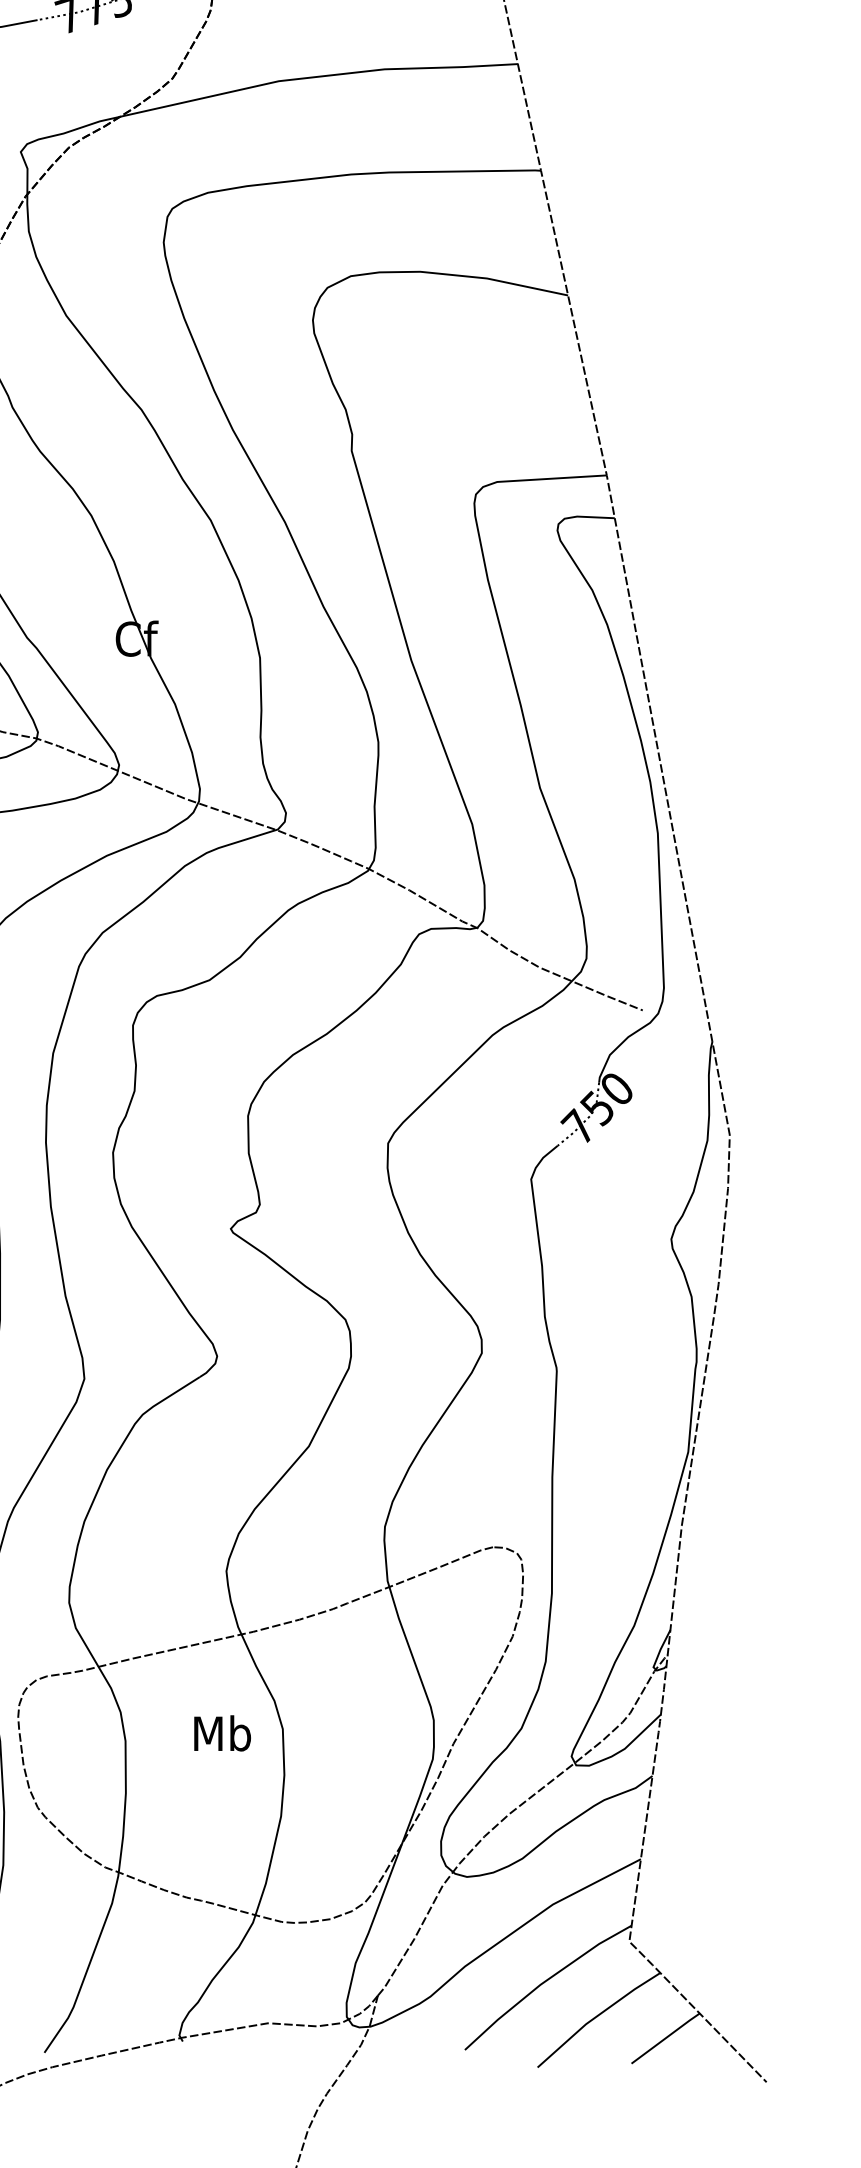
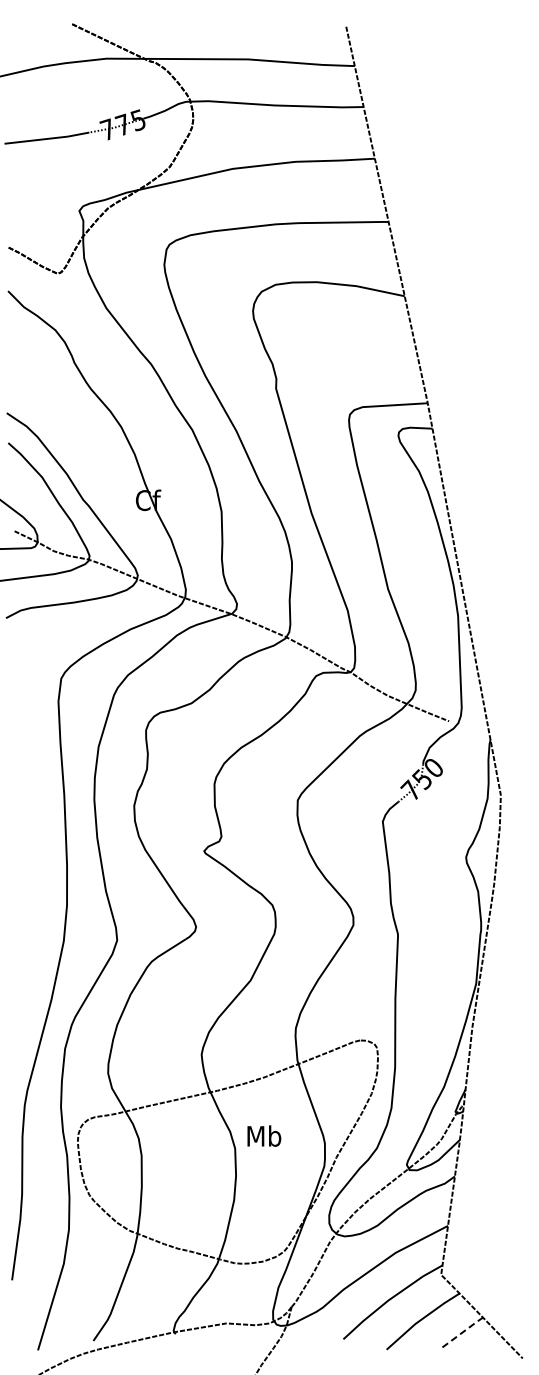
text: (222, 1732) -> (264, 1135), moved
line: (666, 2036) -> (463, 1331), solid -> dashed

